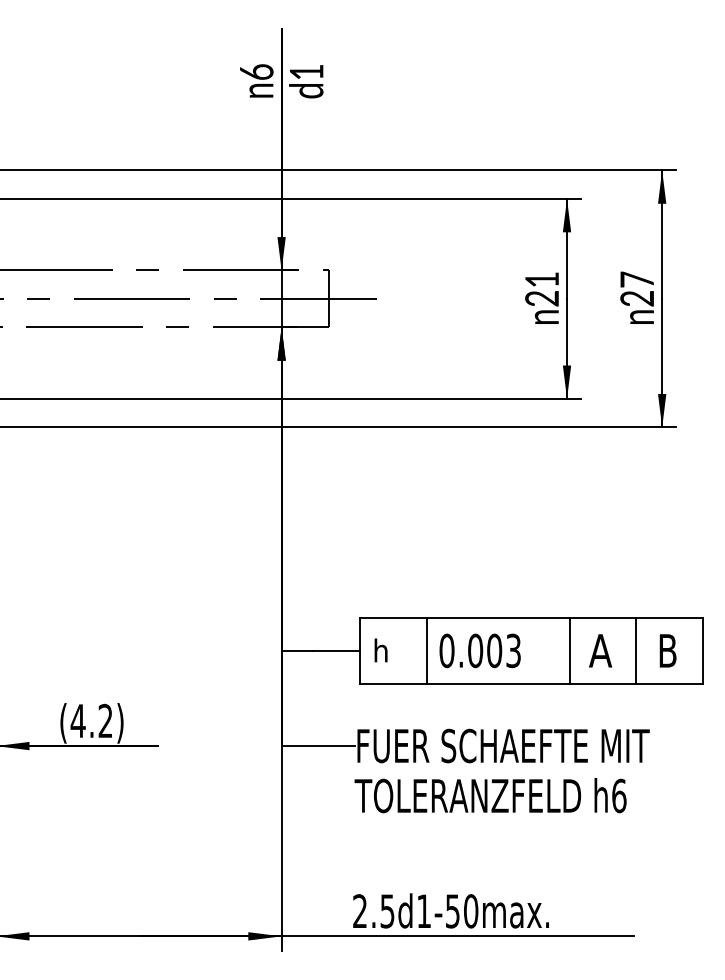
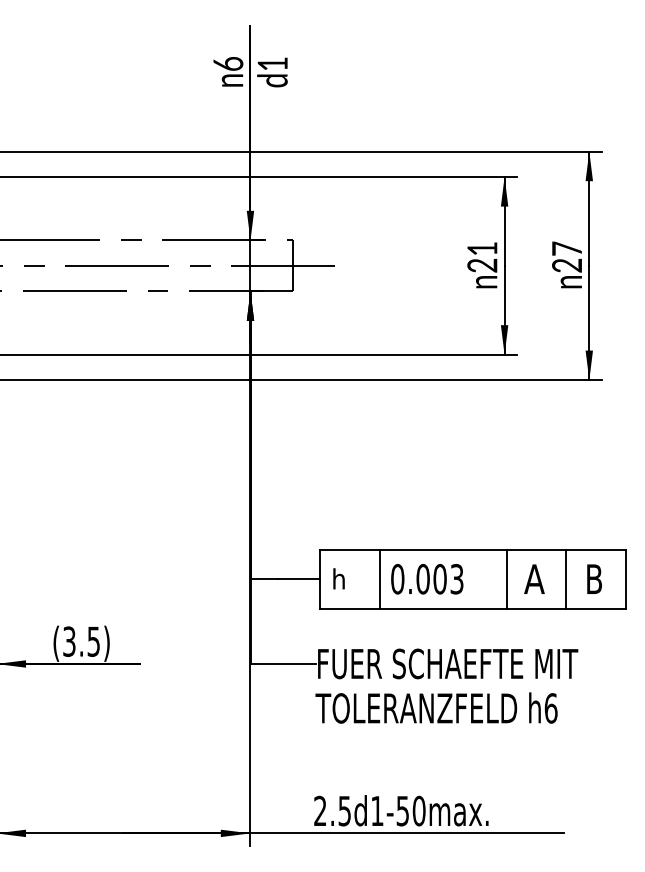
text: (91, 720) -> (81, 641), (4.2) -> (3.5)

